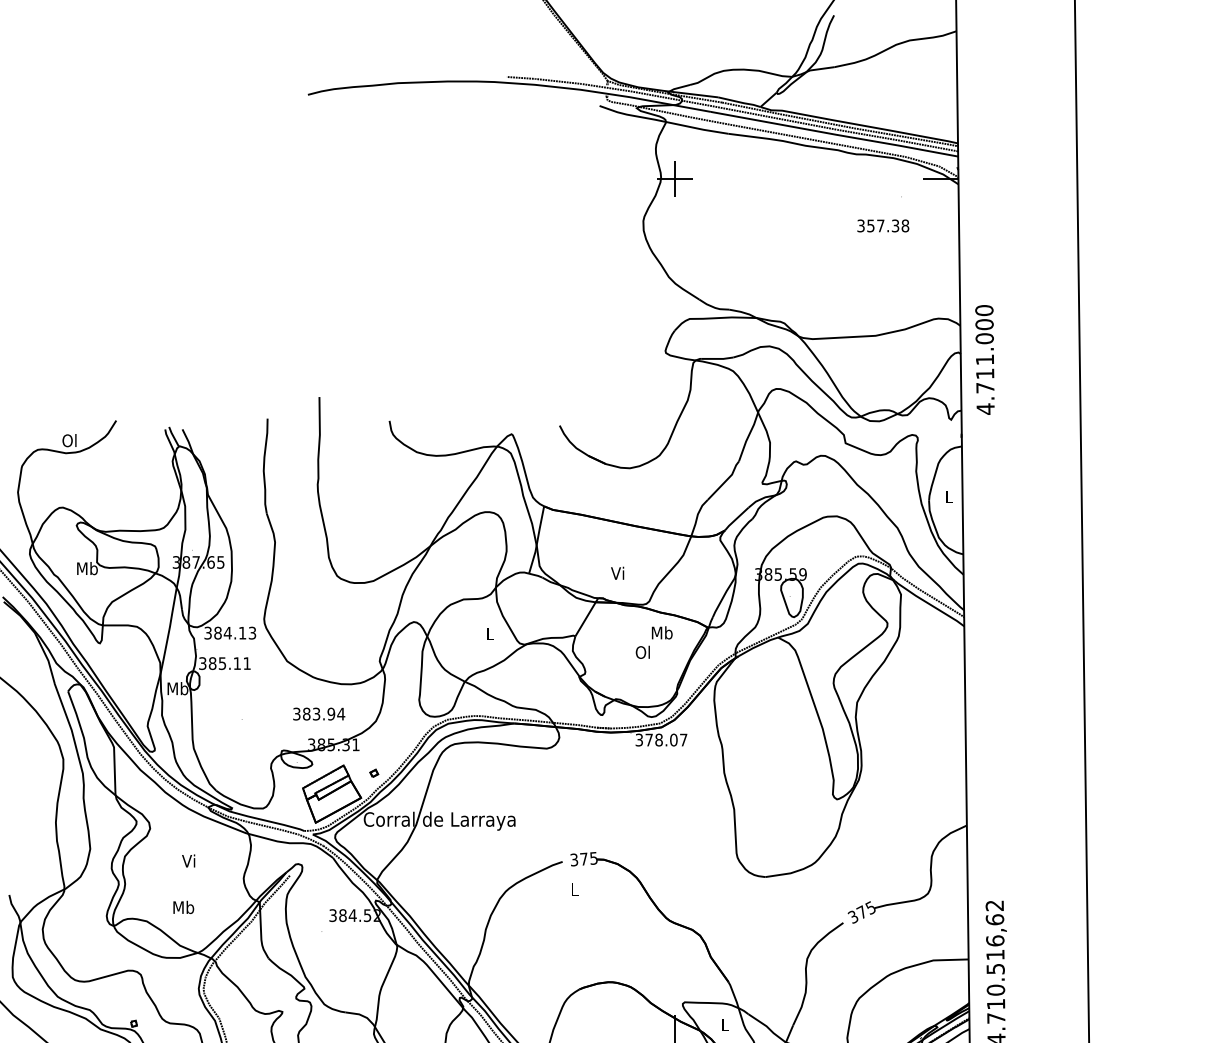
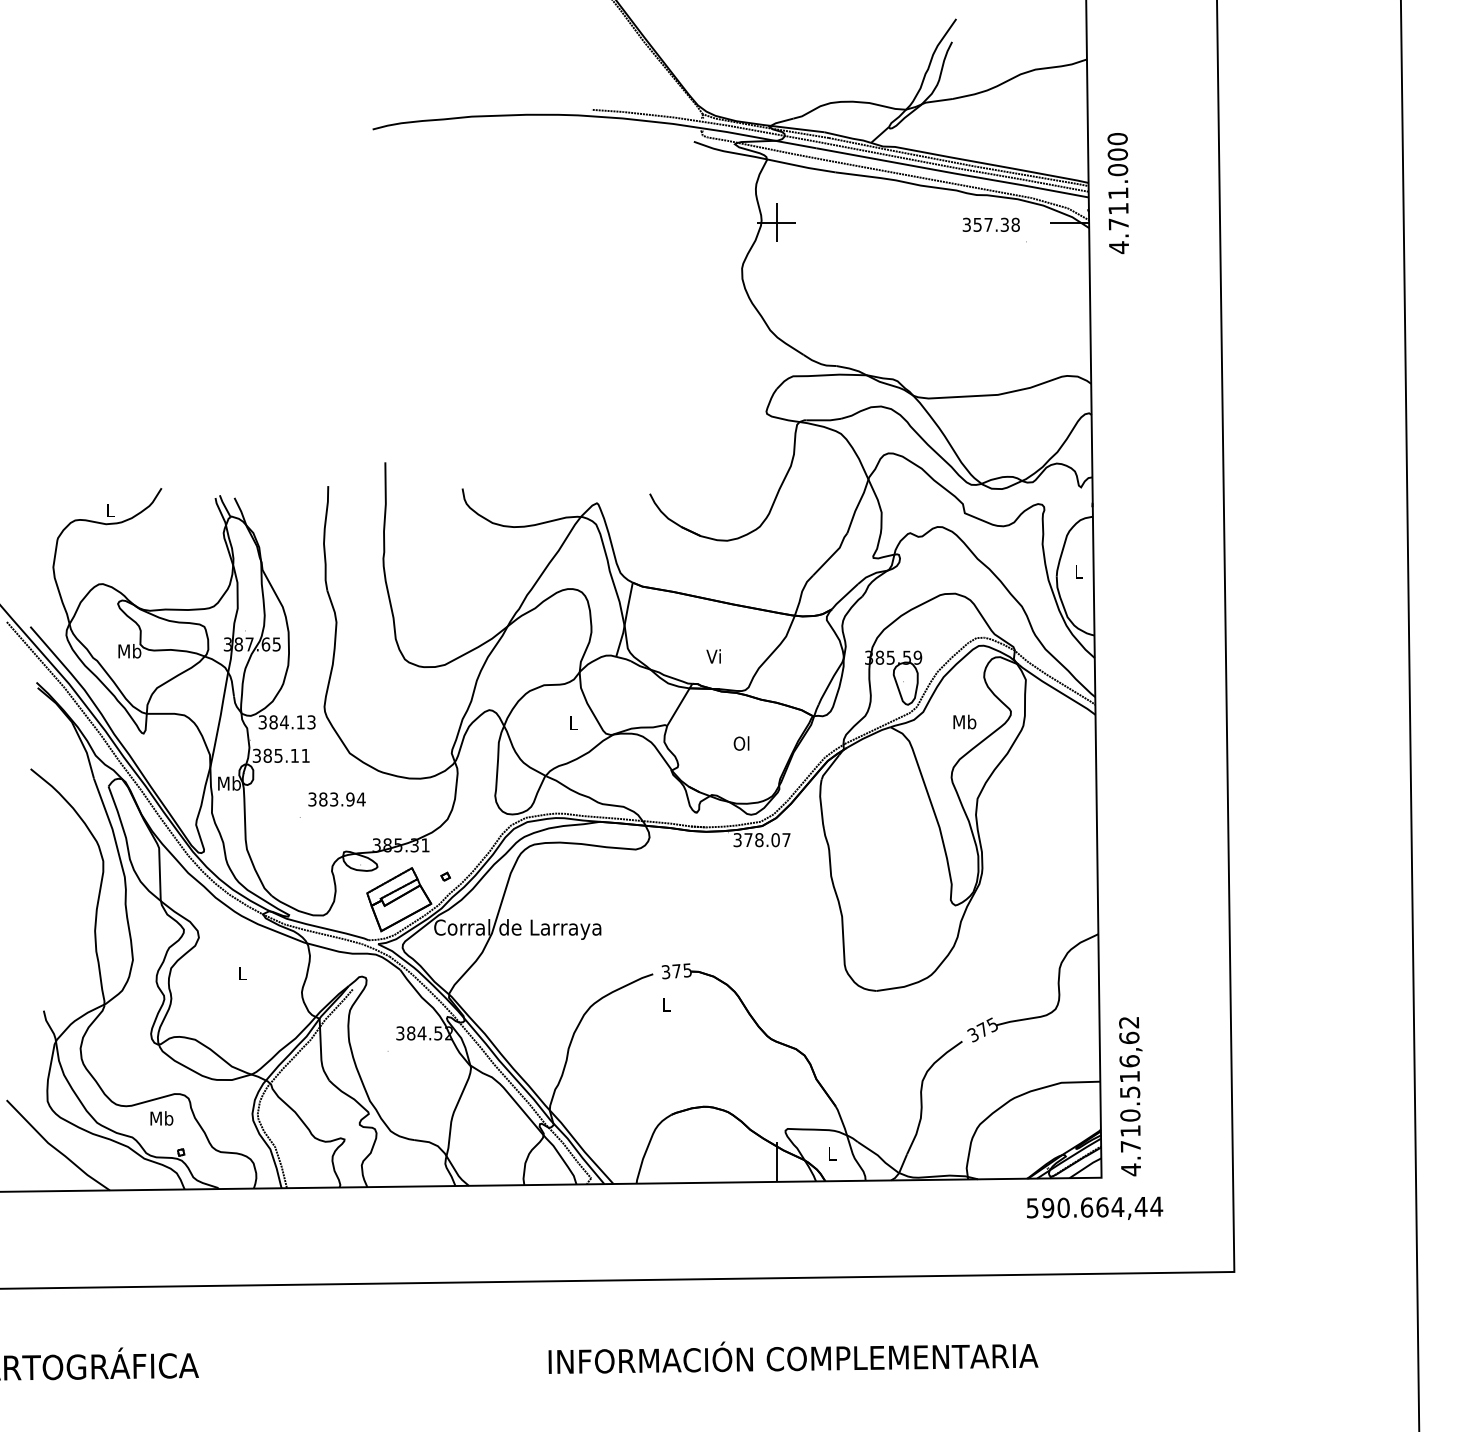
text: (882, 225) -> (990, 224), moved
text: (984, 359) -> (1117, 193), moved
text: (68, 440) -> (109, 510), Ol -> L
text: (661, 632) -> (964, 721), moved
text: (318, 714) -> (336, 799), moved
text: (188, 861) -> (241, 973), Vi -> L
text: (183, 907) -> (161, 1118), moved

